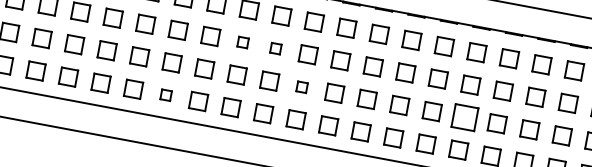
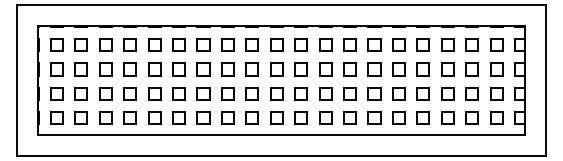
part: (242, 42) -> (251, 69), size x1.67
part: (275, 48) -> (276, 69), size x1.67
part: (301, 86) -> (300, 93), size x1.67
part: (166, 94) -> (203, 117), size x1.67
part: (463, 116) -> (422, 93), size x0.71

